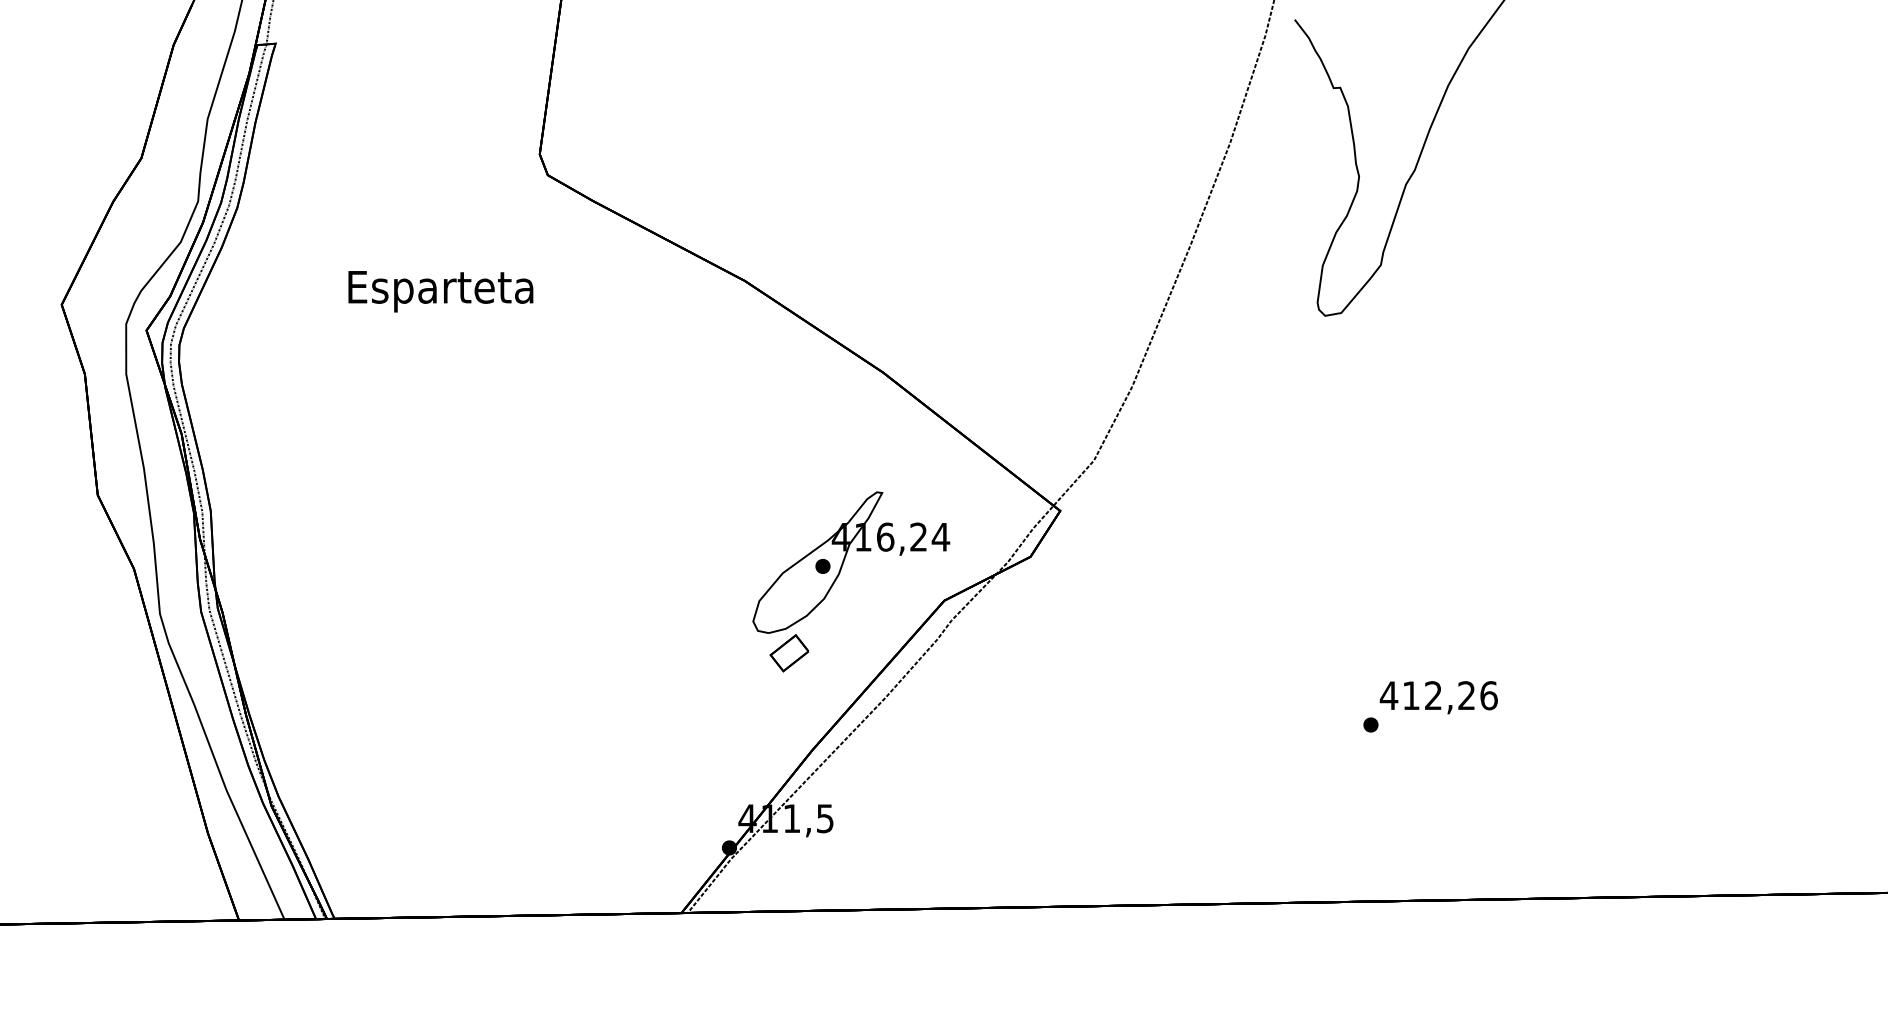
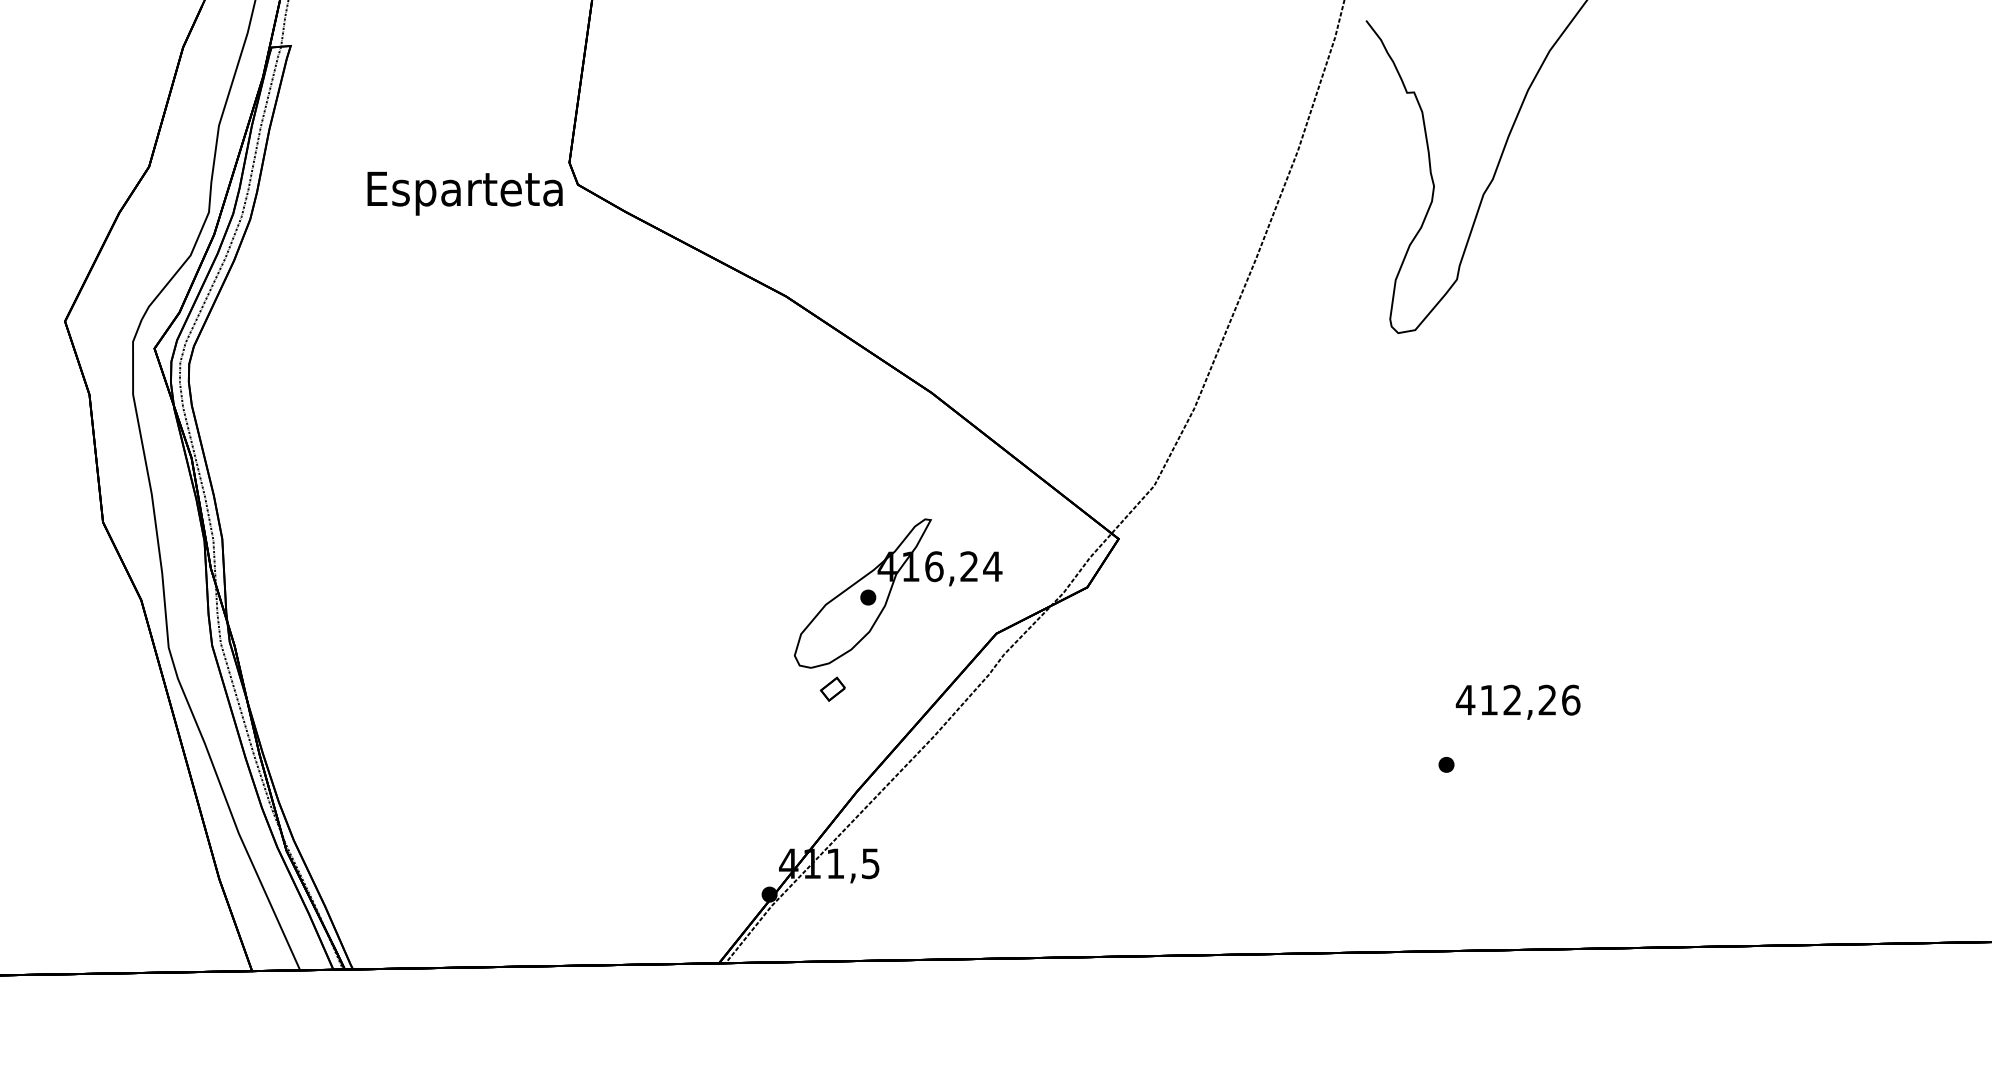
text: (440, 291) -> (464, 193), moved
part: (789, 653) -> (832, 689), size x0.6
text: (1438, 697) -> (1517, 702), moved

